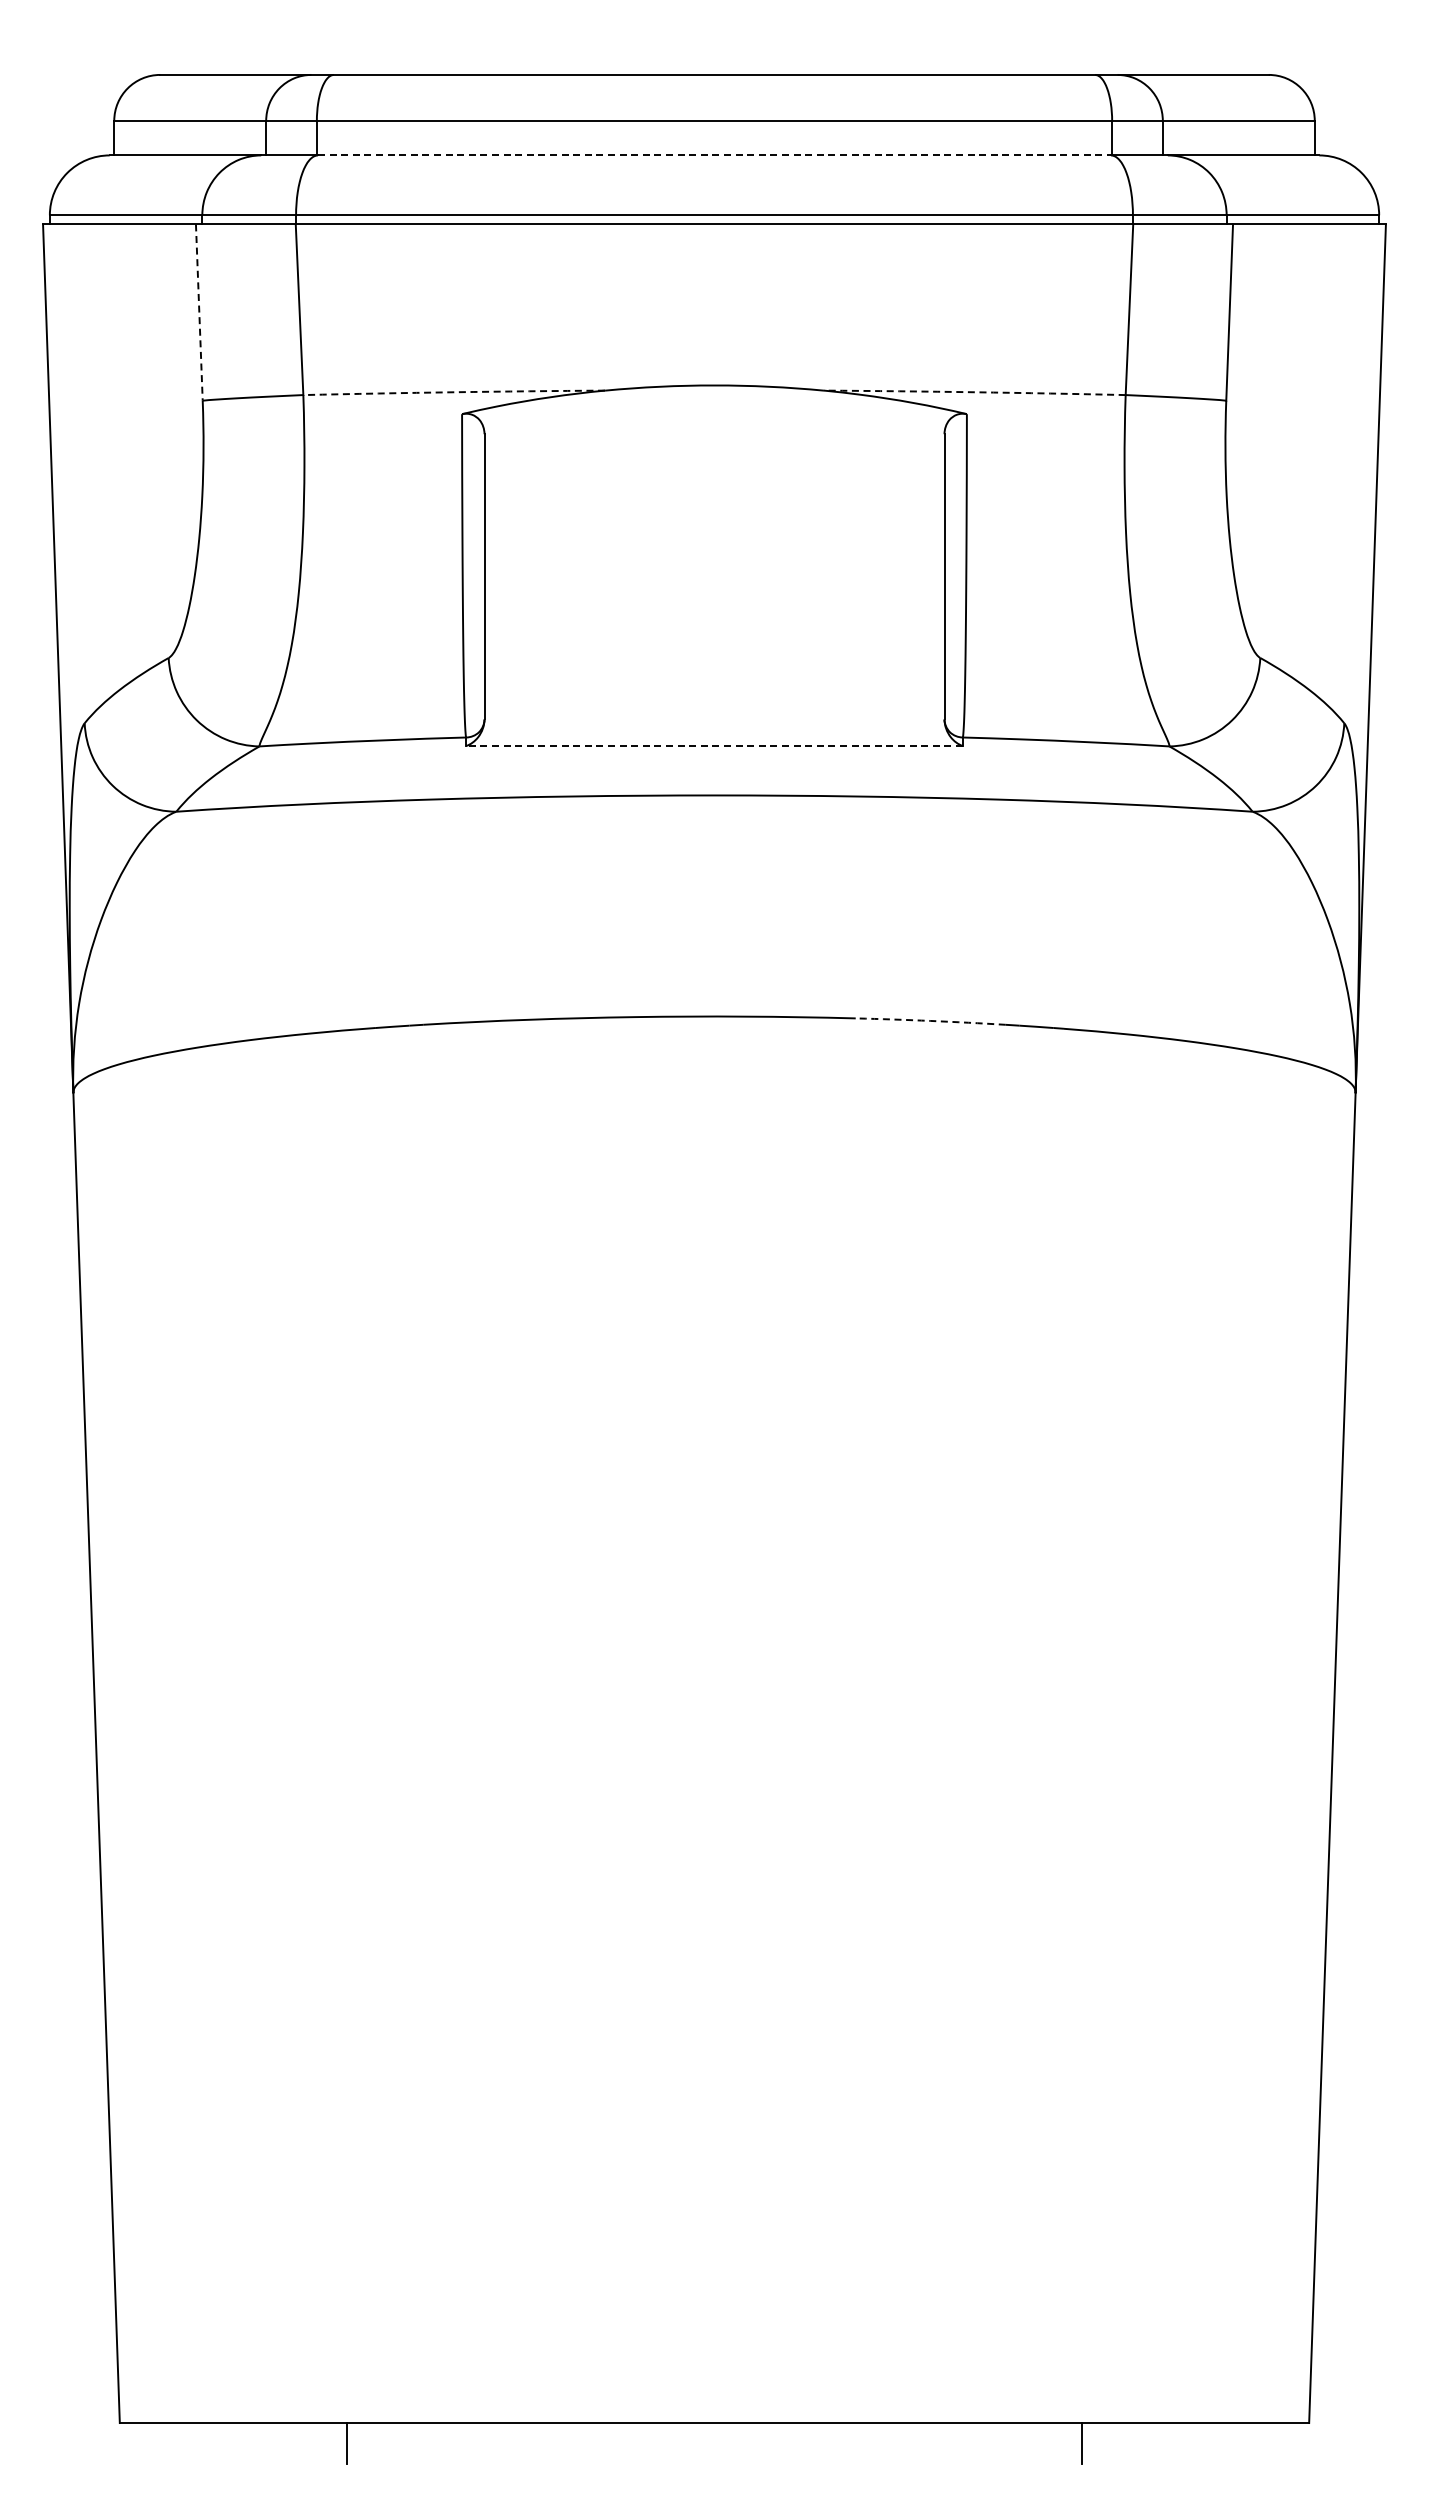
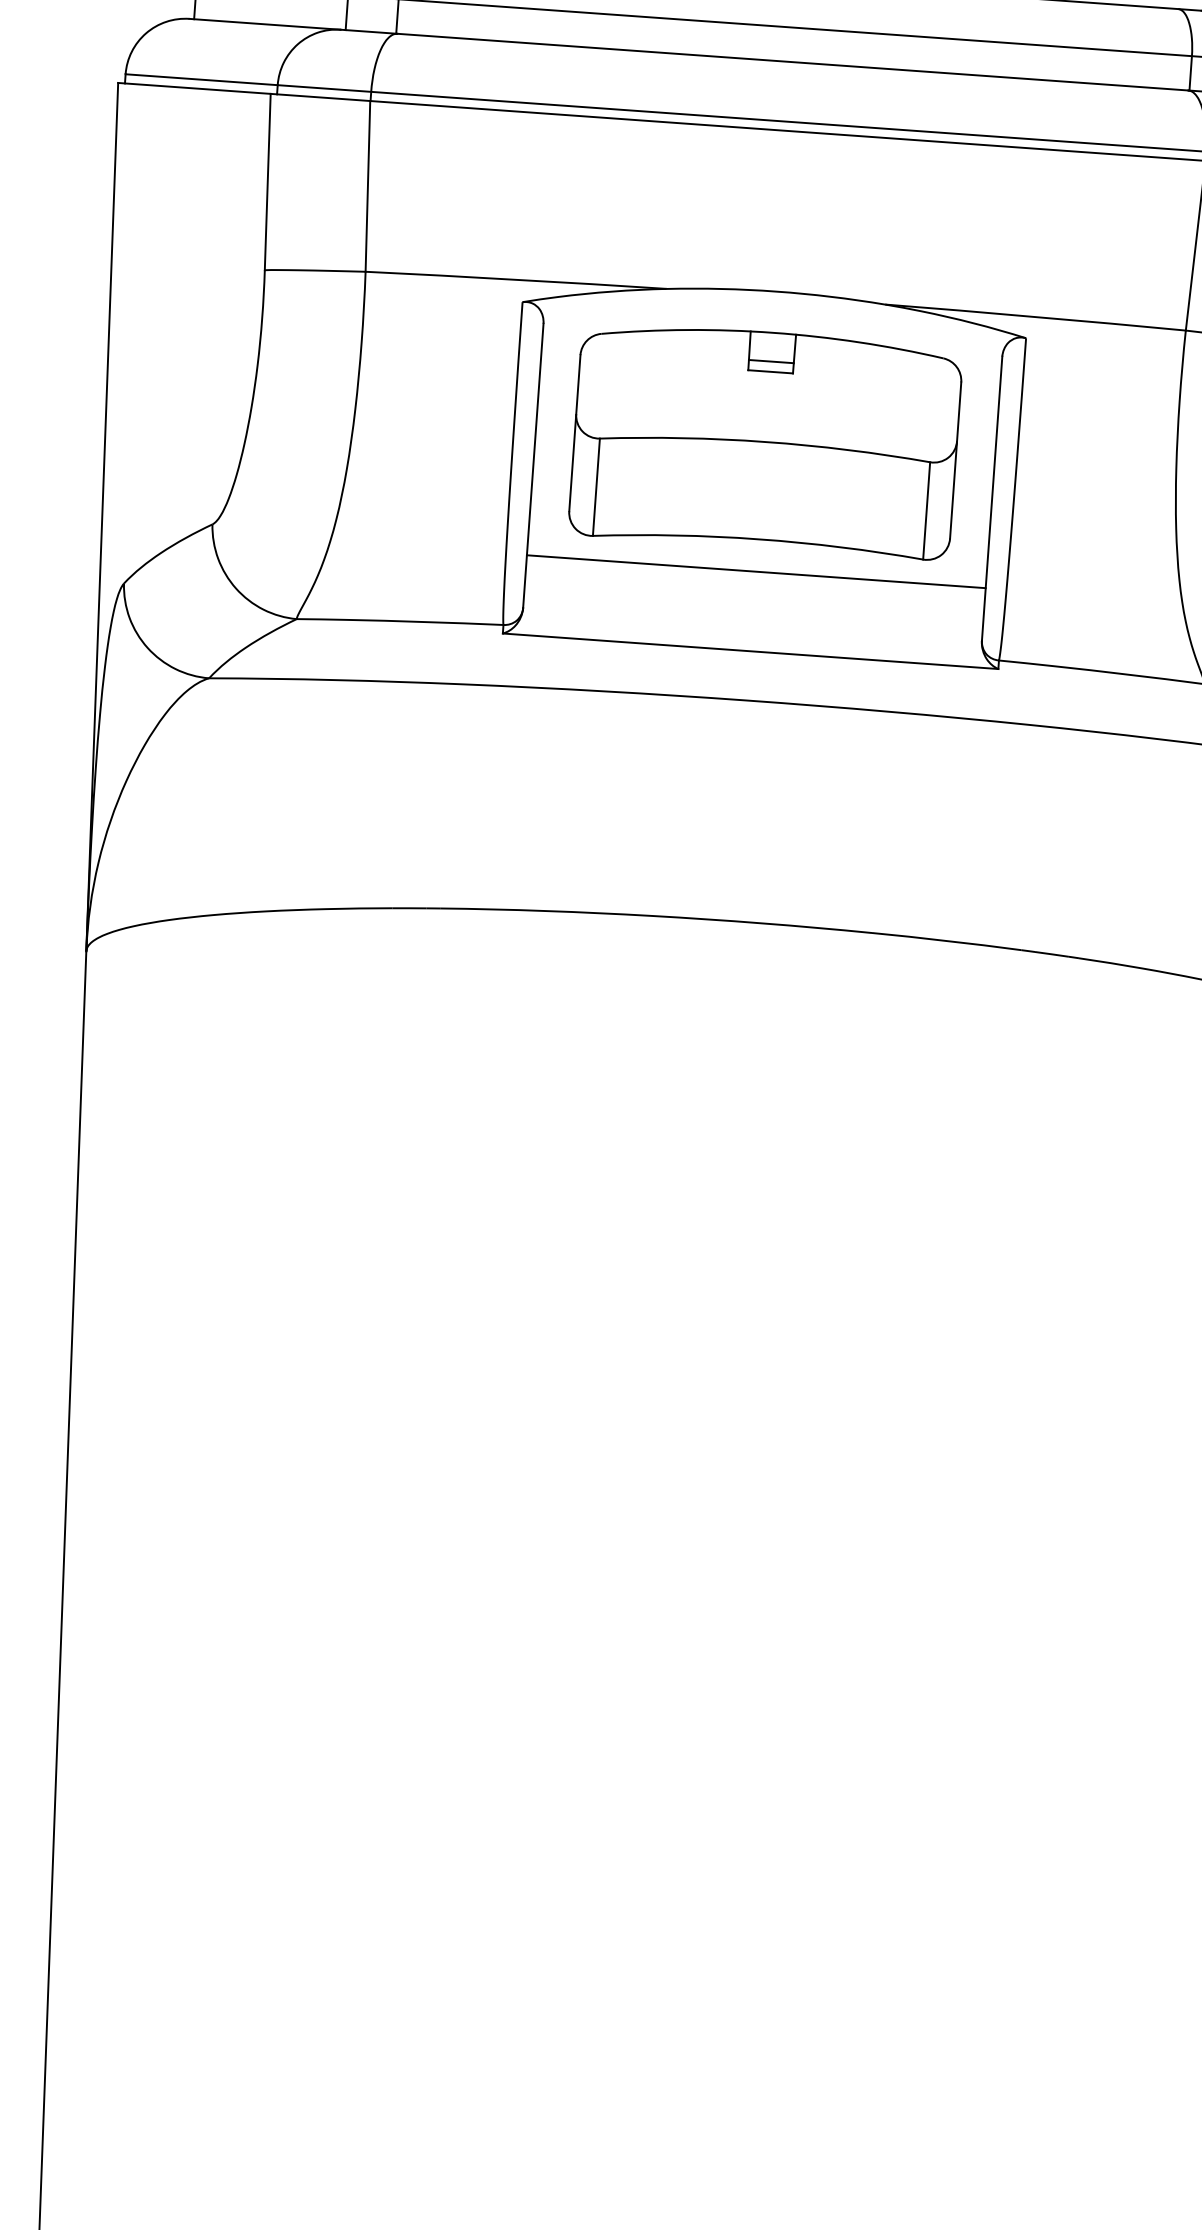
line: (714, 155) -> (792, 62), dashed -> solid
line: (199, 313) -> (267, 182), dashed -> solid
arc: (454, 392) -> (516, 280), dashed -> solid
arc: (974, 392) -> (1035, 317), dashed -> solid
part: (714, 534) -> (765, 440), added
line: (714, 666) -> (756, 571), added
line: (714, 746) -> (750, 651), dashed -> solid
arc: (930, 1020) -> (946, 940), dashed -> solid

